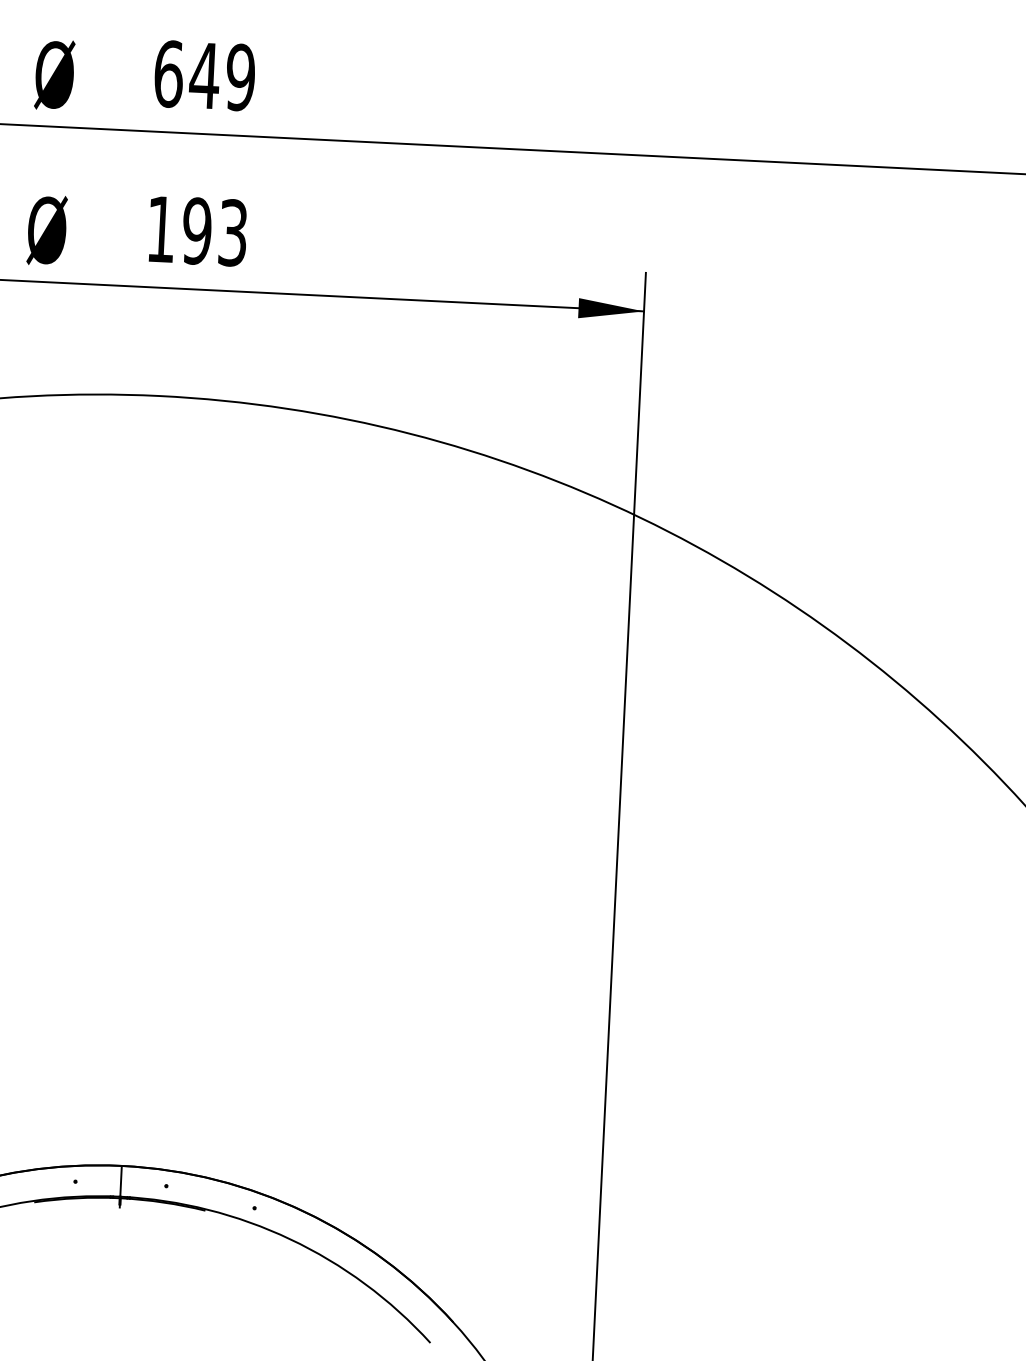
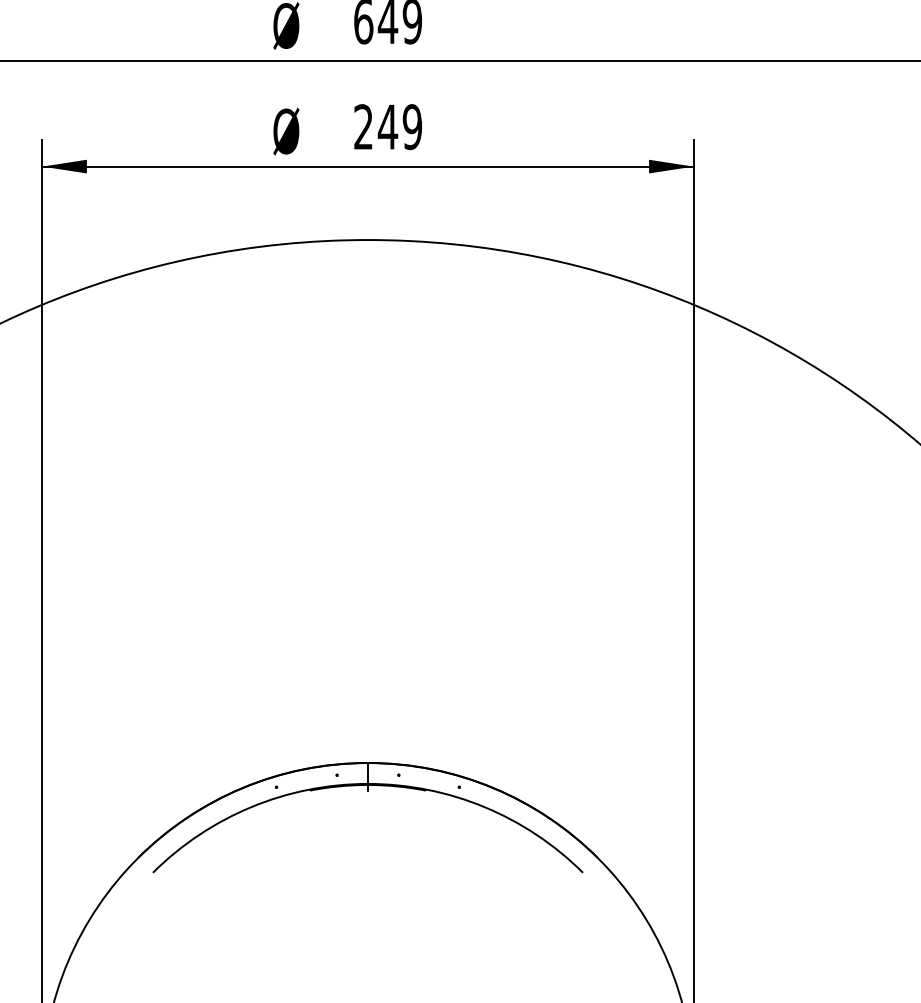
text: (197, 231) -> (388, 127), 193 -> 249

